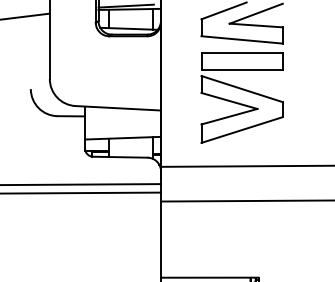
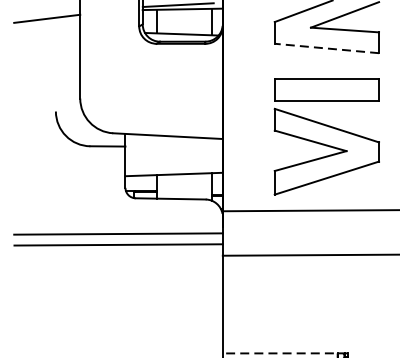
line: (242, 39) -> (327, 47), solid -> dashed
part: (241, 97) -> (326, 136), moved
line: (209, 277) -> (285, 353), solid -> dashed

